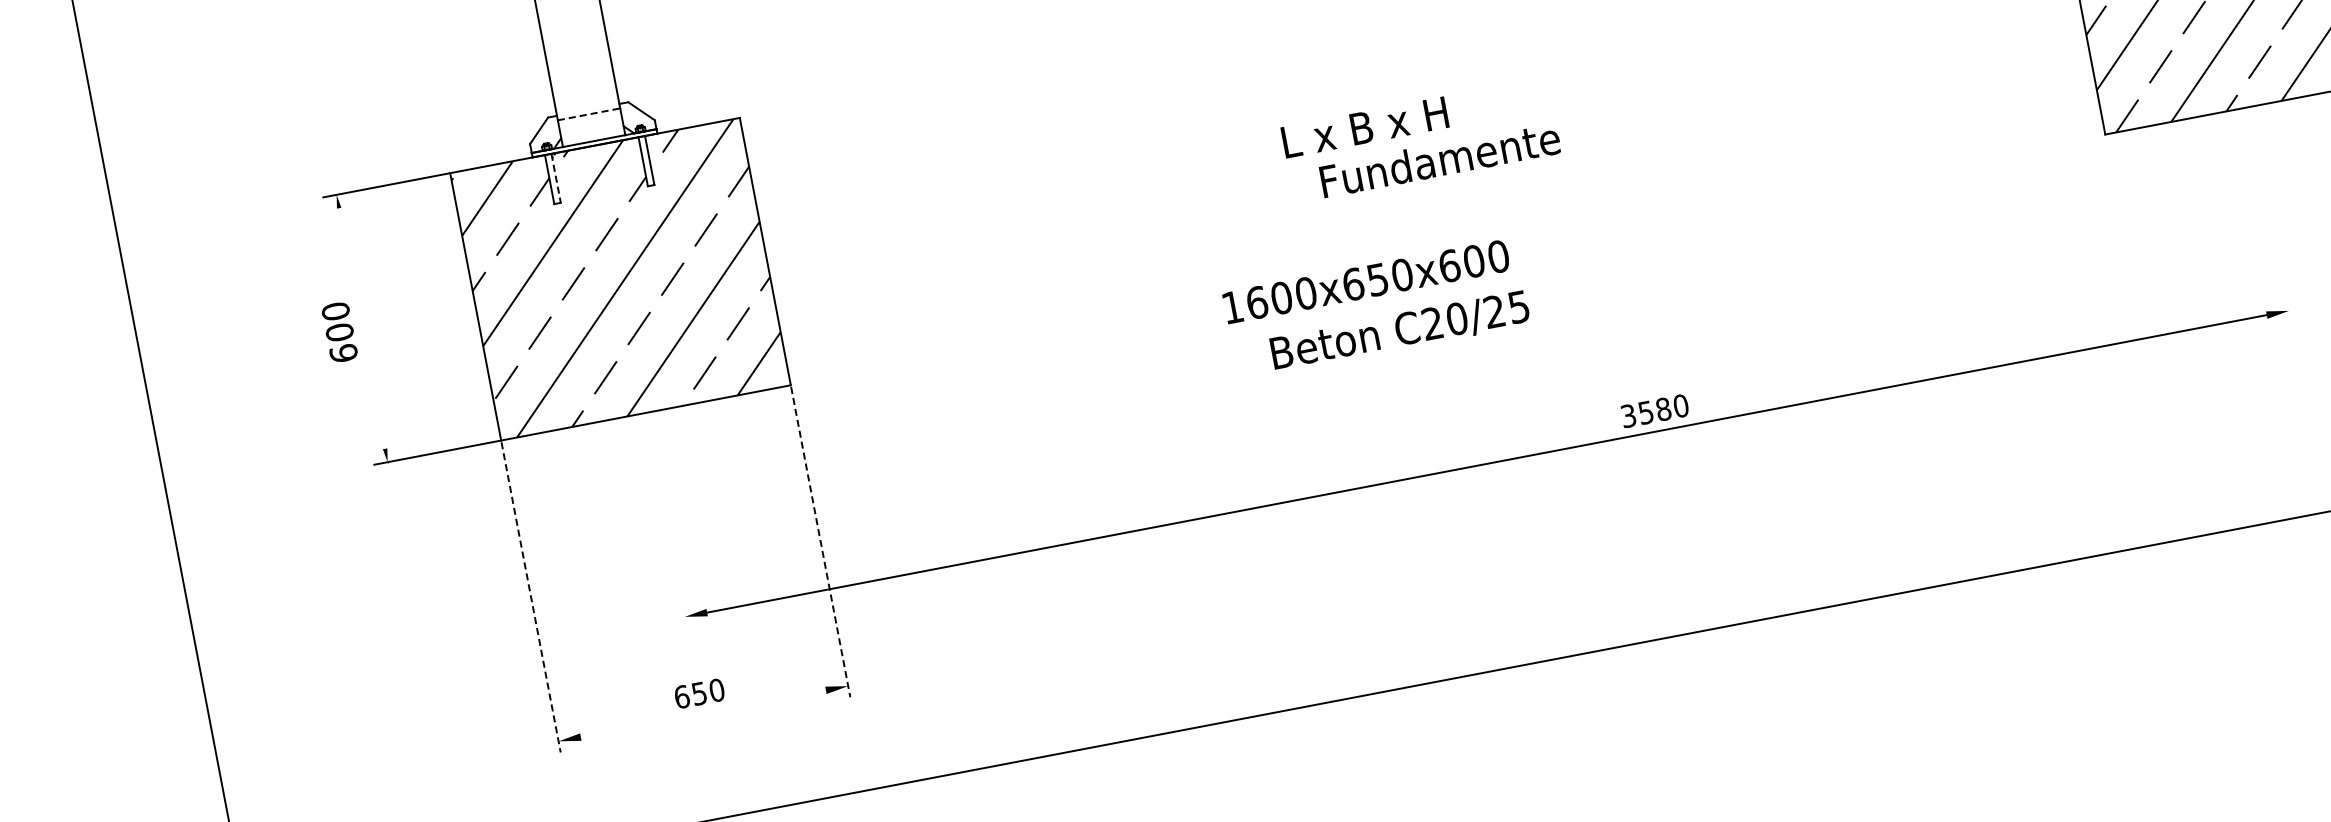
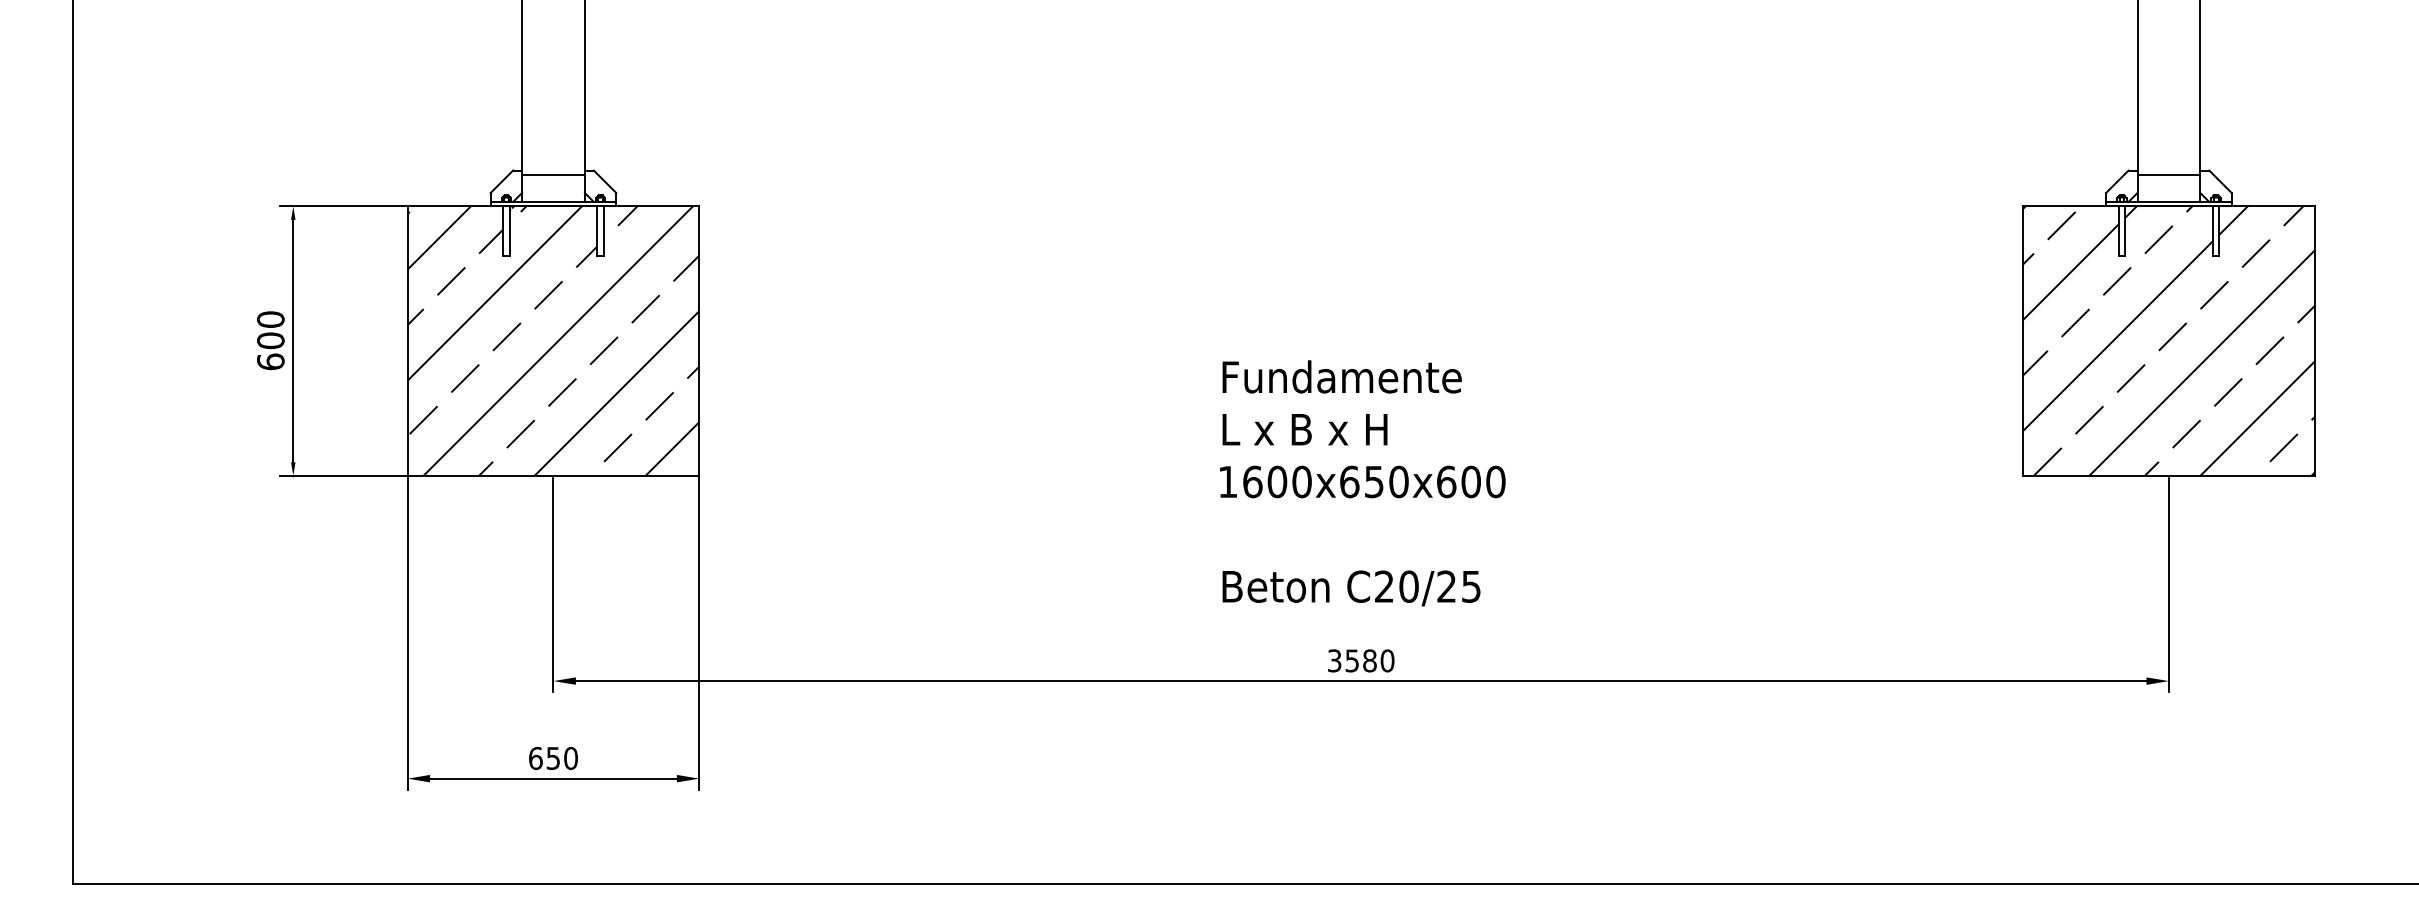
line: (589, 114) -> (553, 175), dashed -> solid
text: (1364, 127) -> (1304, 429), moved
text: (1439, 159) -> (1341, 376), moved
line: (556, 178) -> (509, 231), dashed -> solid
line: (2270, 215) -> (2168, 584), added
text: (1366, 281) -> (1362, 481), moved
line: (362, 327) -> (293, 340), added
text: (1400, 331) -> (1351, 588), moved
text: (1655, 410) -> (1361, 660), moved
line: (666, 520) -> (553, 584), added
line: (821, 542) -> (699, 634), dashed -> solid
line: (531, 598) -> (407, 634), dashed -> solid
line: (703, 713) -> (553, 778), added

